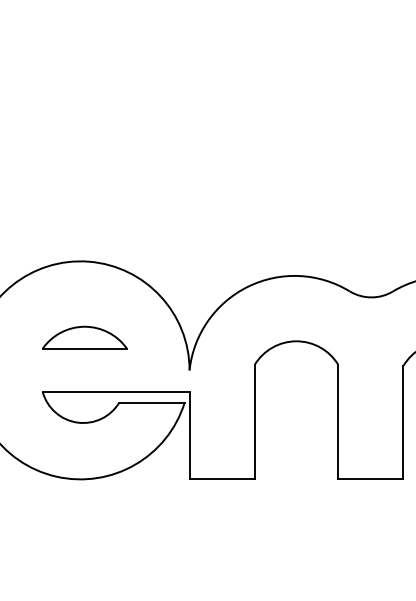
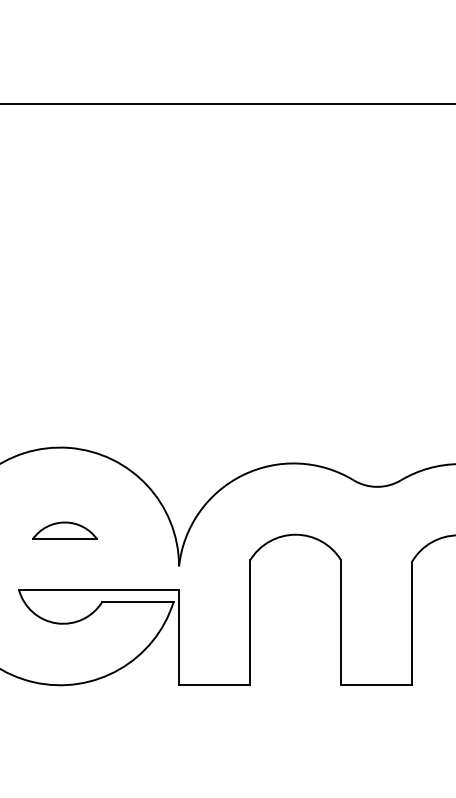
part: (84, 337) -> (64, 530), size x0.7

